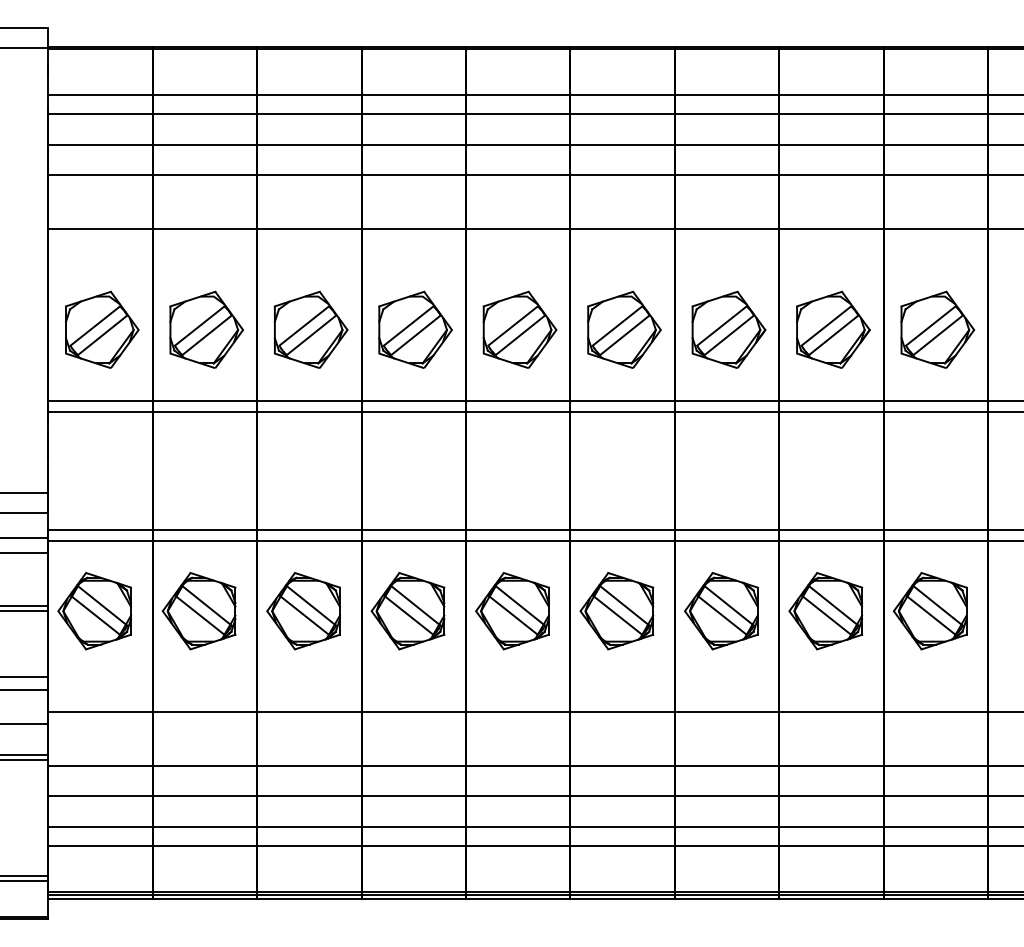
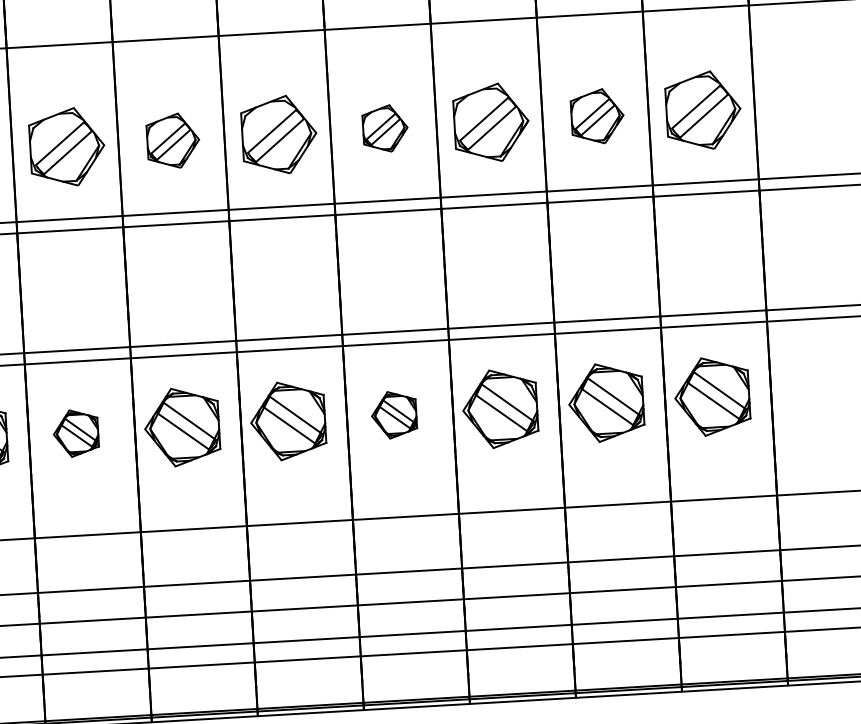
part: (415, 329) -> (173, 140), size x0.7
part: (624, 329) -> (385, 128), size x0.6
part: (833, 329) -> (597, 116), size x0.7
part: (303, 611) -> (76, 433), size x0.6
part: (616, 611) -> (393, 415), size x0.6

